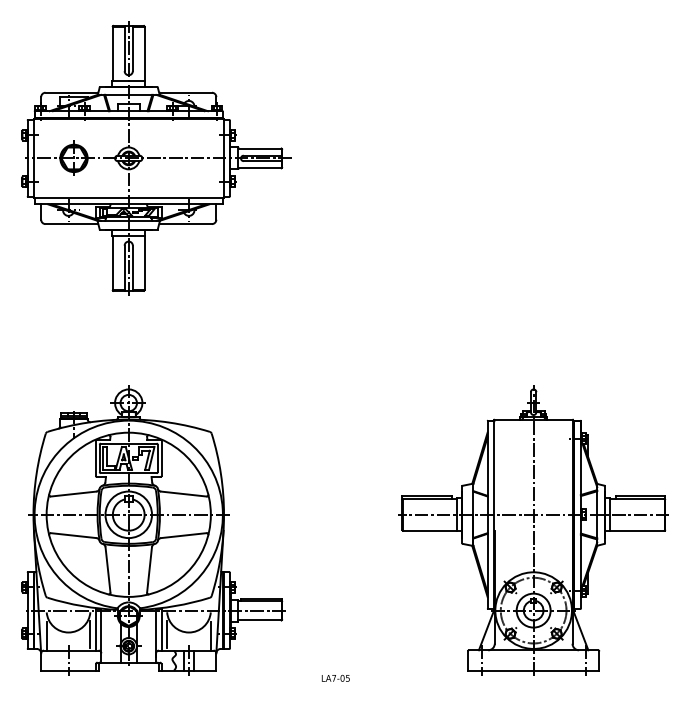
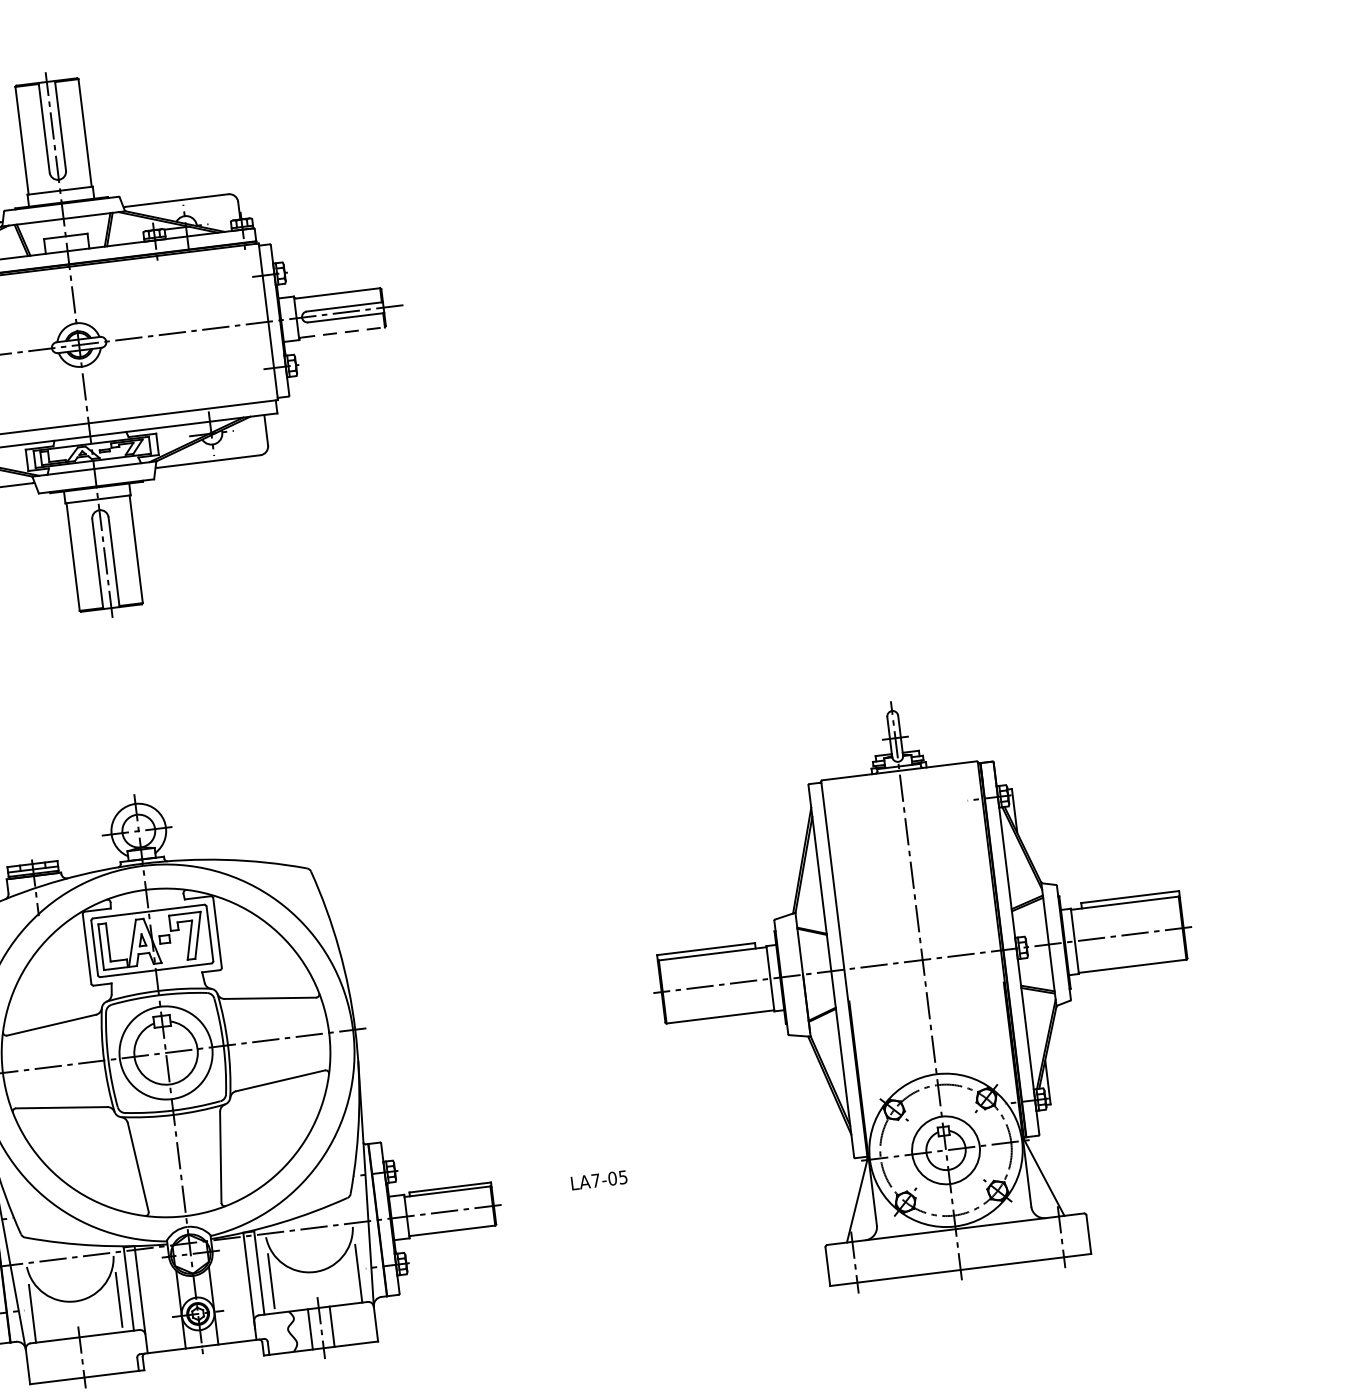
line: (260, 168) -> (343, 332), solid -> dashed
part: (533, 530) -> (926, 991), moved
text: (335, 677) -> (598, 1178), moved

